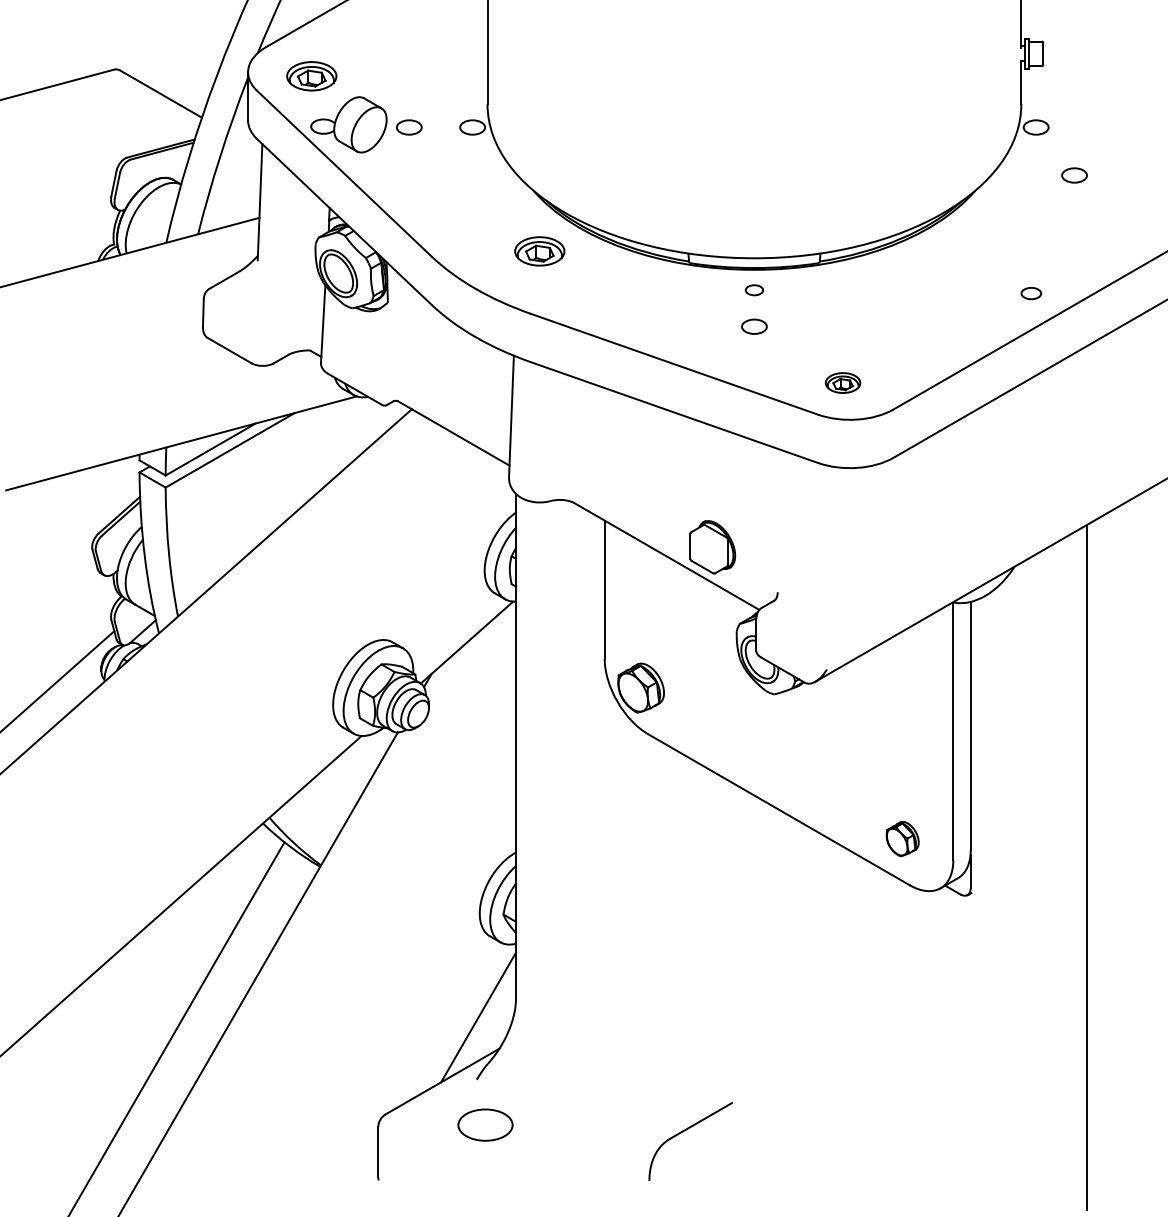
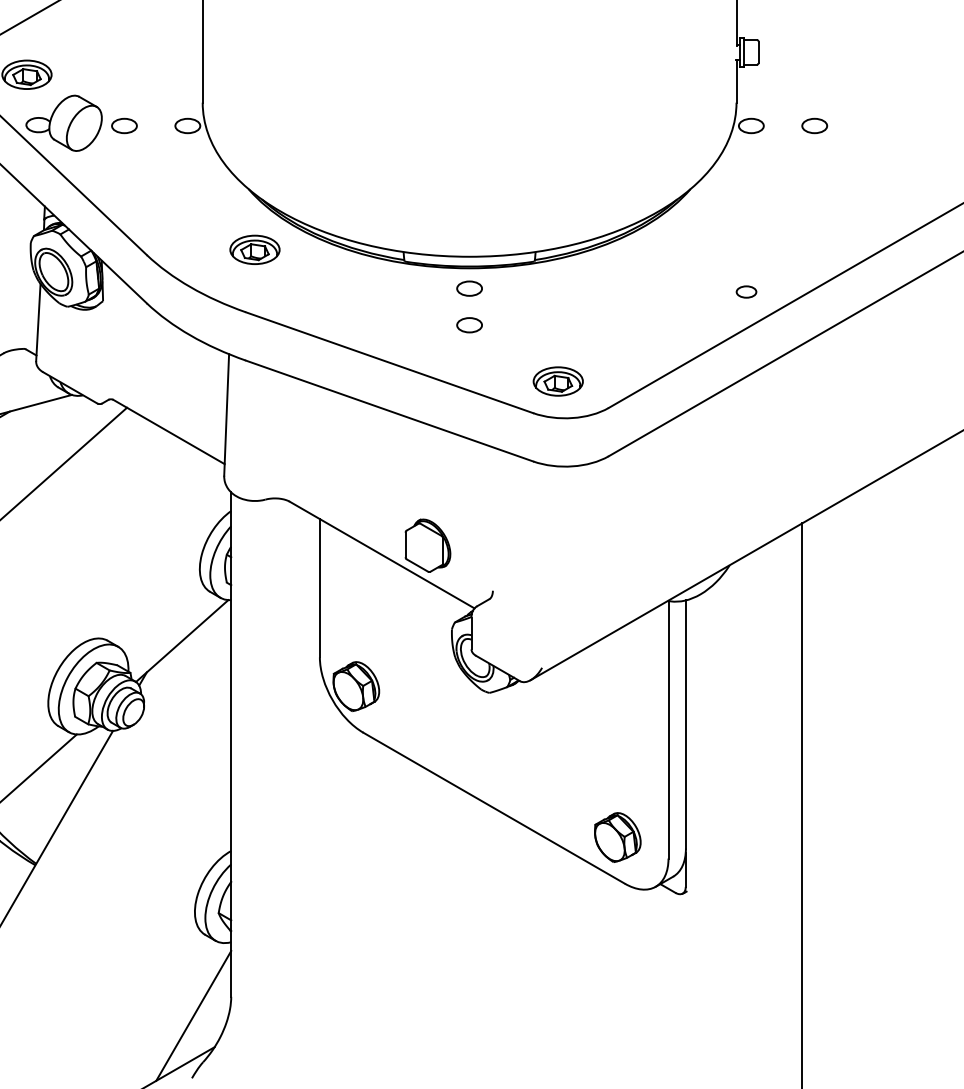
part: (1074, 175) -> (814, 125), moved
part: (754, 290) -> (469, 288), size x1.43
part: (842, 382) -> (557, 380), size x1.43
part: (902, 838) -> (617, 836), size x1.43

